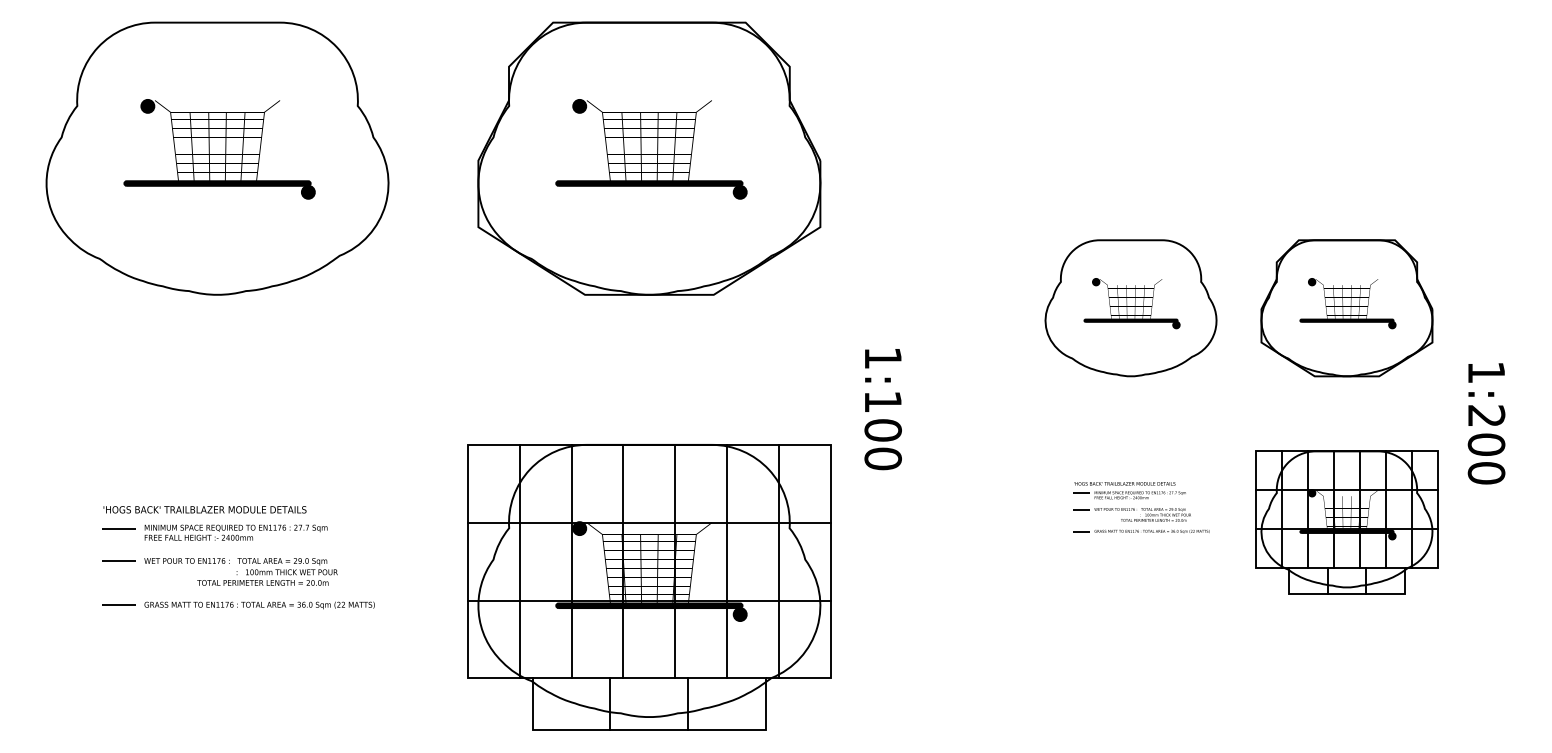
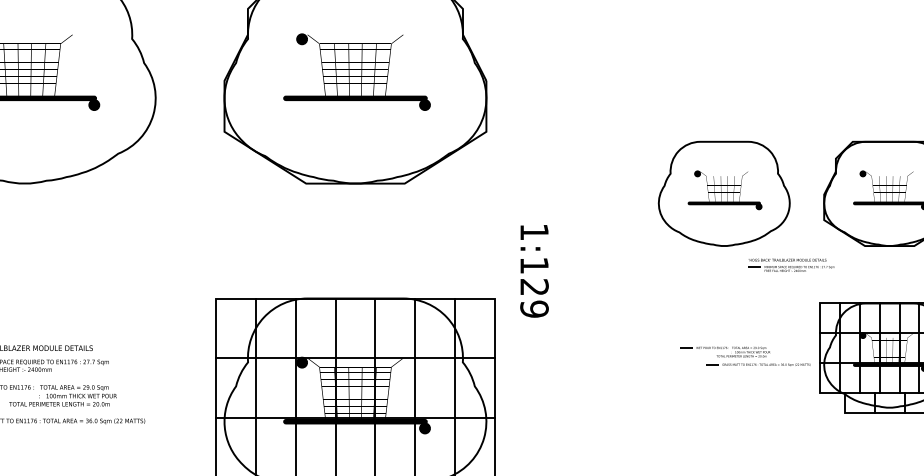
text: (882, 444) -> (533, 298), 1:100 -> 1:129
part: (1129, 490) -> (791, 265), moved
part: (1141, 531) -> (758, 364), moved

